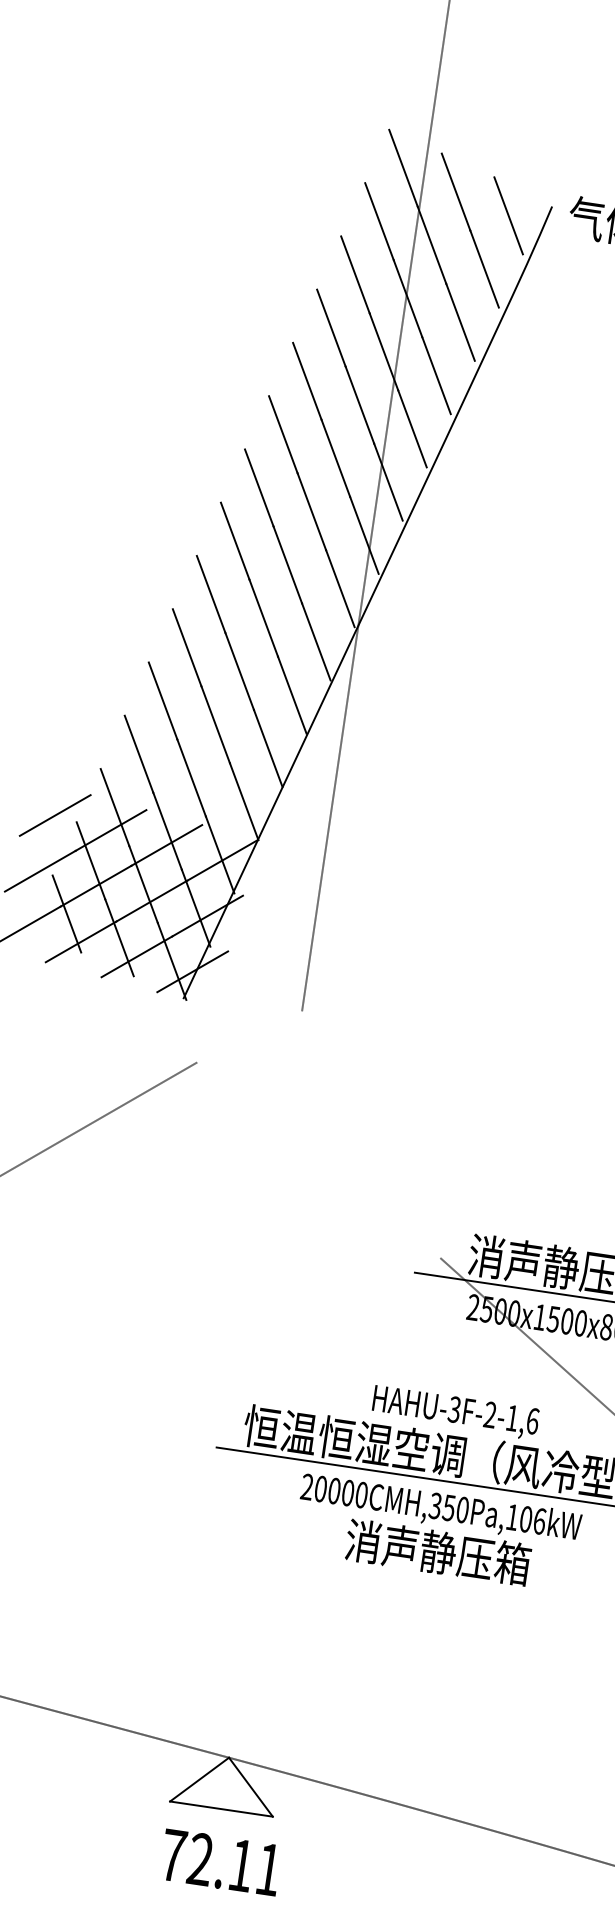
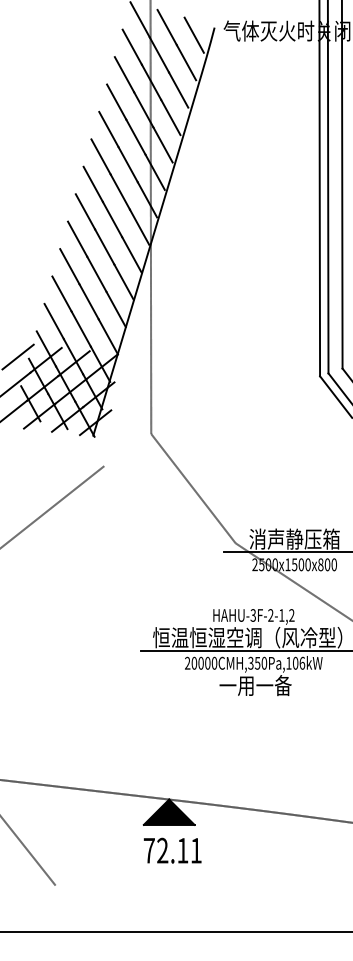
line: (371, 1134) -> (193, 488), added
text: (532, 1421) -> (291, 615), HAHU-3F-2-1,6 -> HAHU-3F-2-1,2
text: (438, 1552) -> (255, 685), 消声静压箱 -> 一用一备
fill: (224, 1781) -> (168, 811), added

